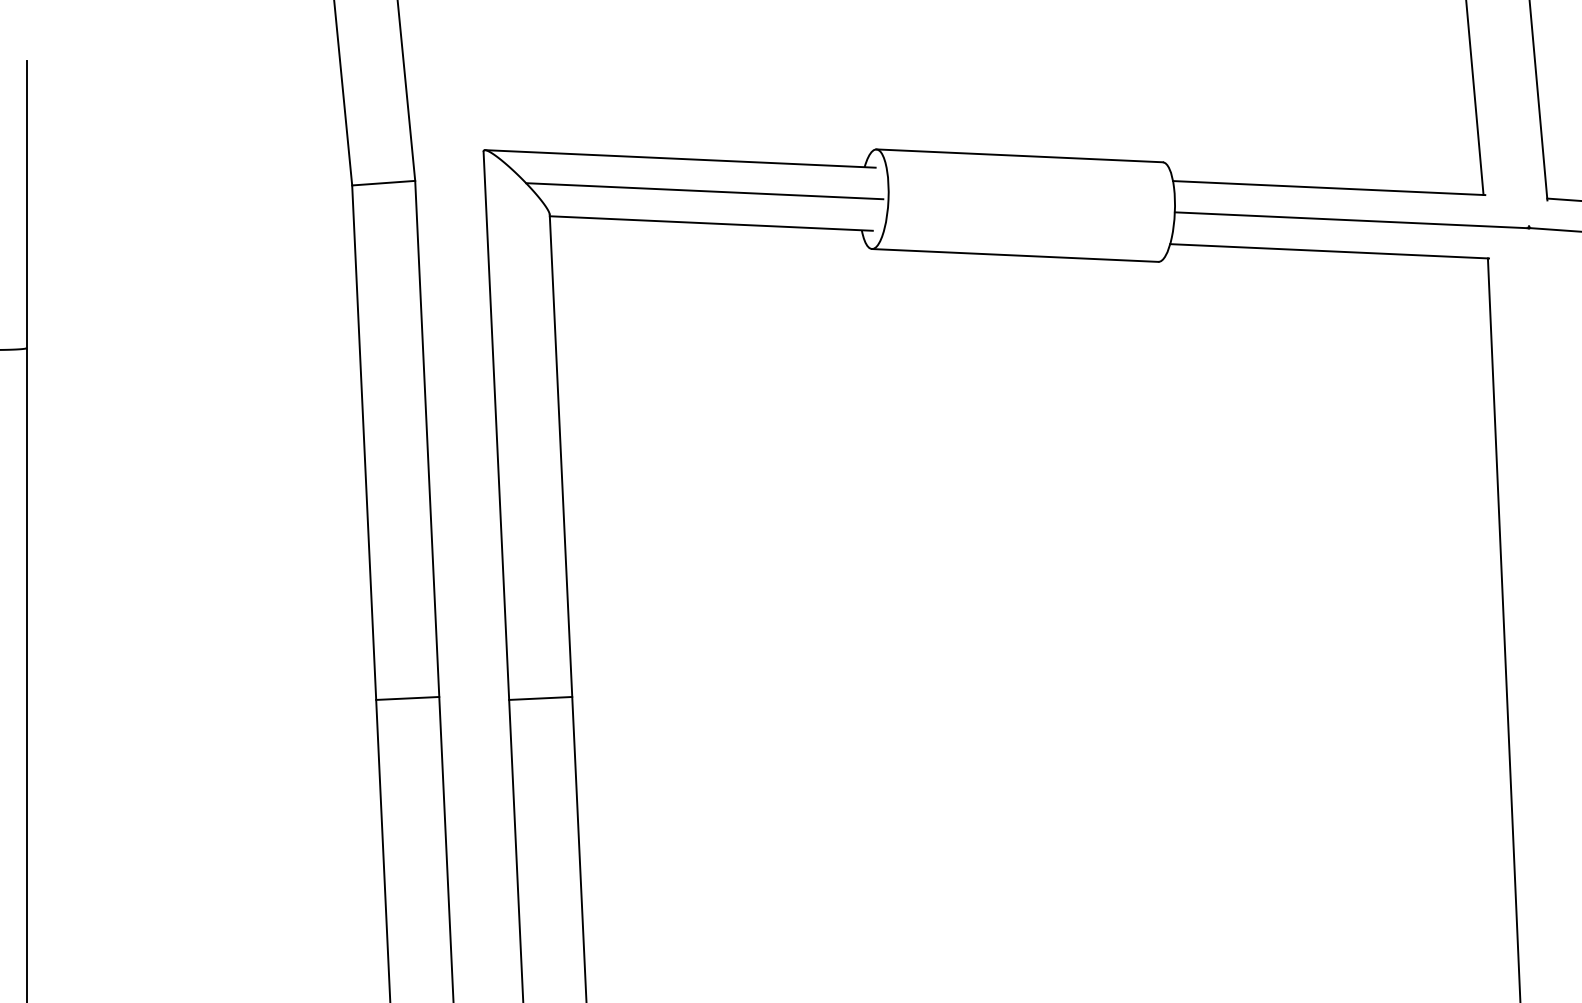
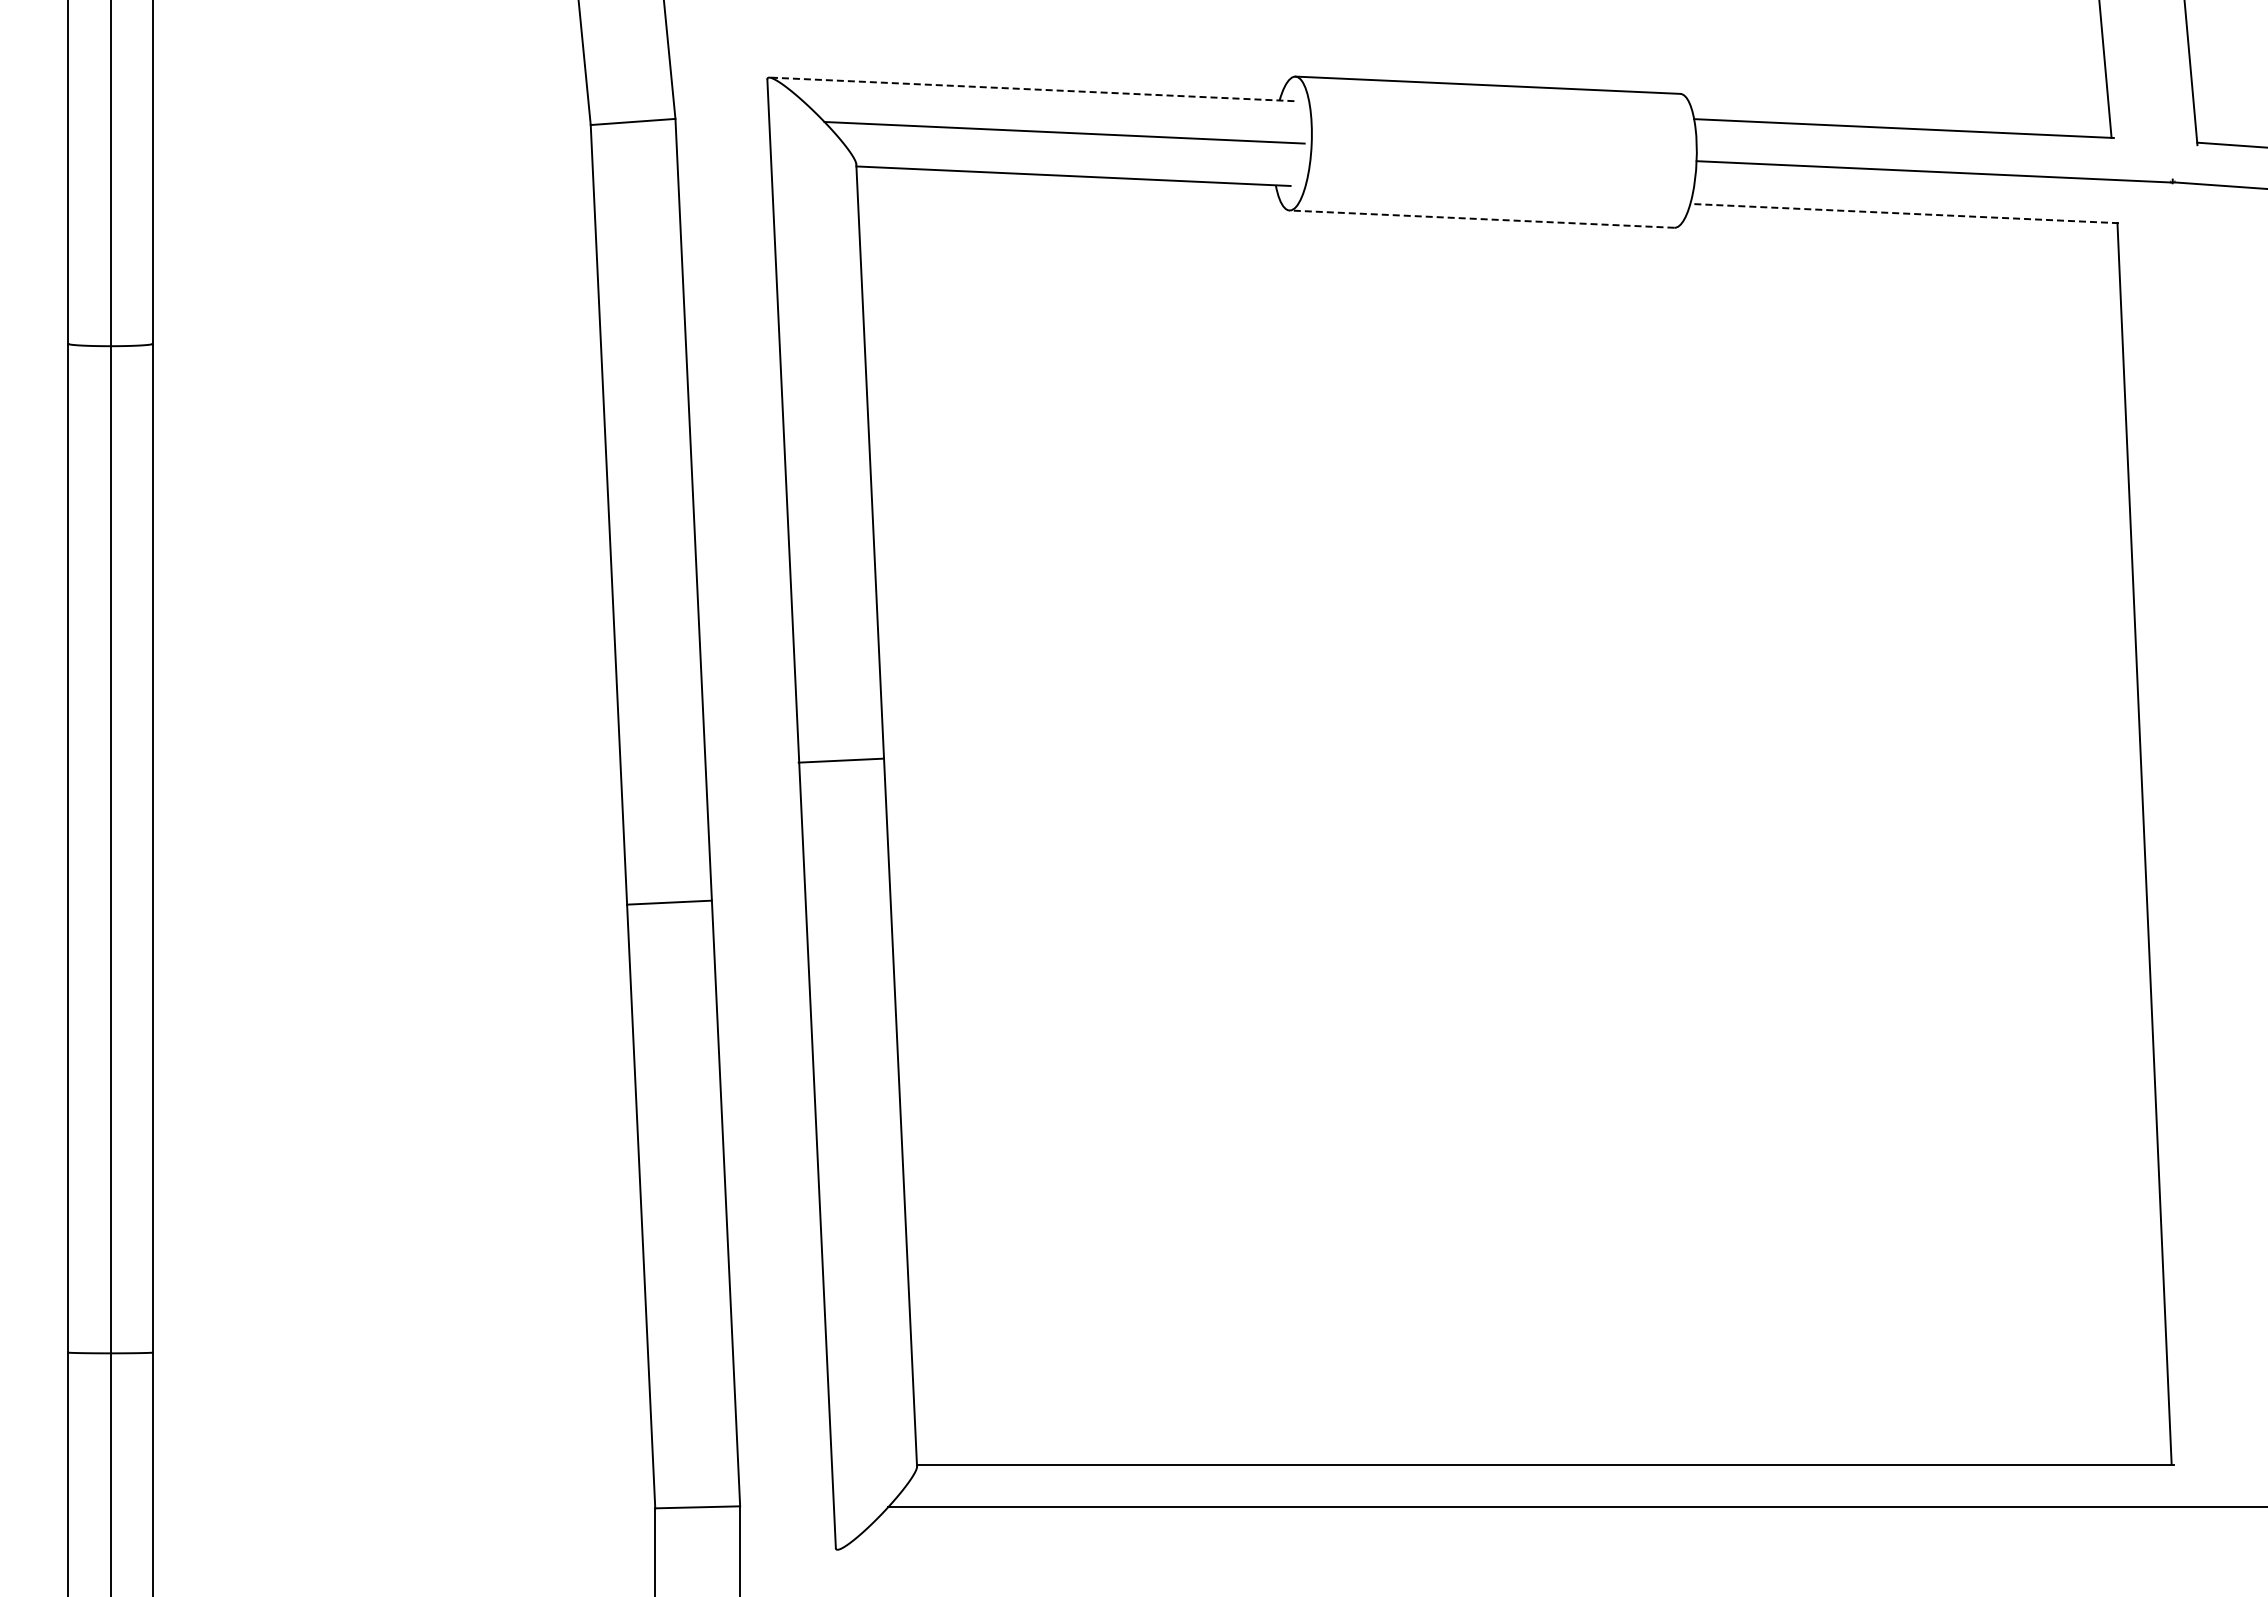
line: (680, 159) -> (1031, 89), solid -> dashed
line: (1329, 251) -> (1904, 213), solid -> dashed
line: (1014, 255) -> (1481, 219), solid -> dashed
line: (407, 698) -> (669, 902), moved
line: (540, 698) -> (840, 760), moved

